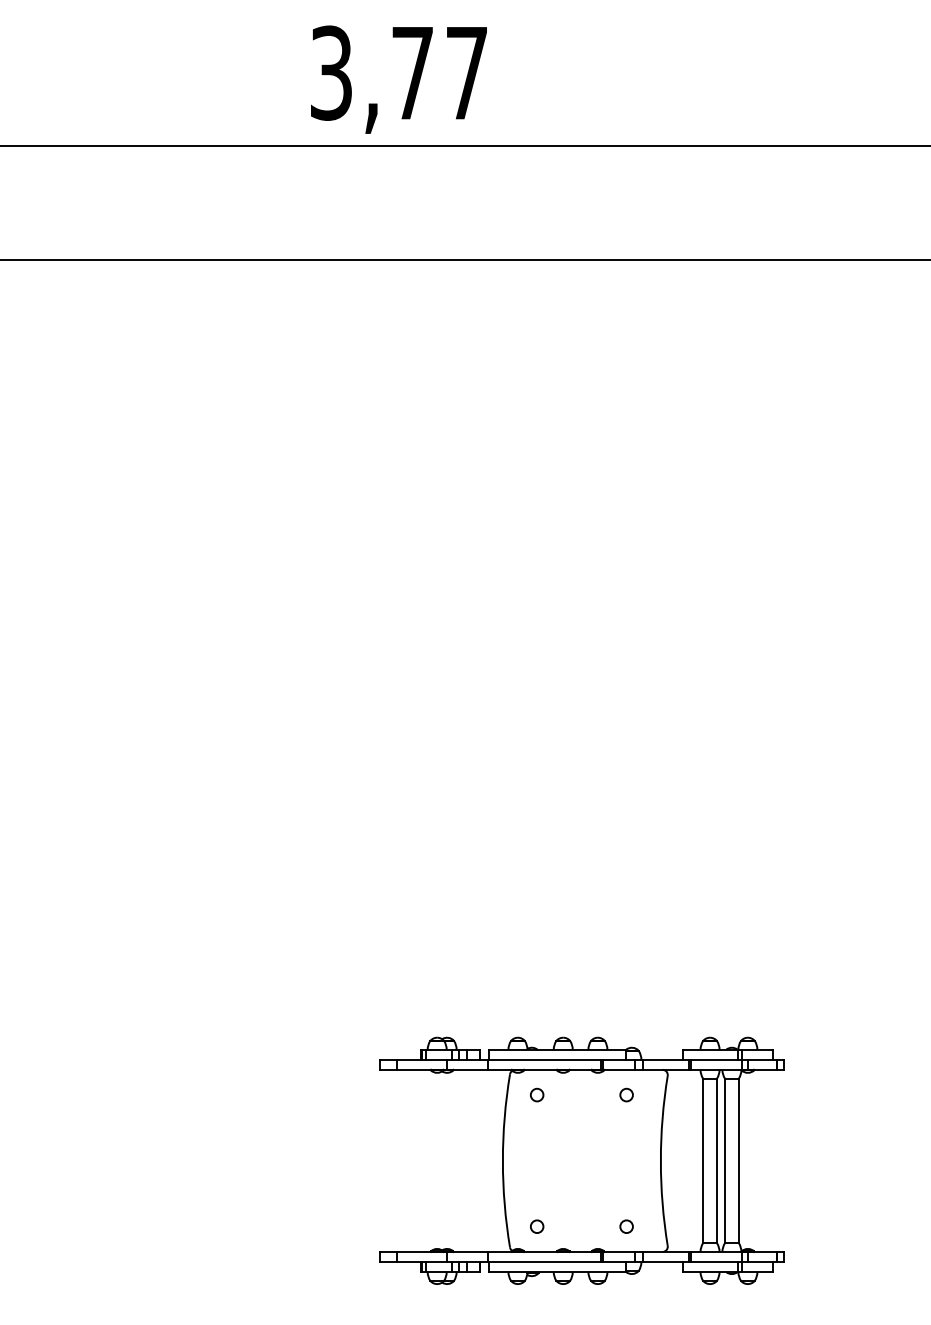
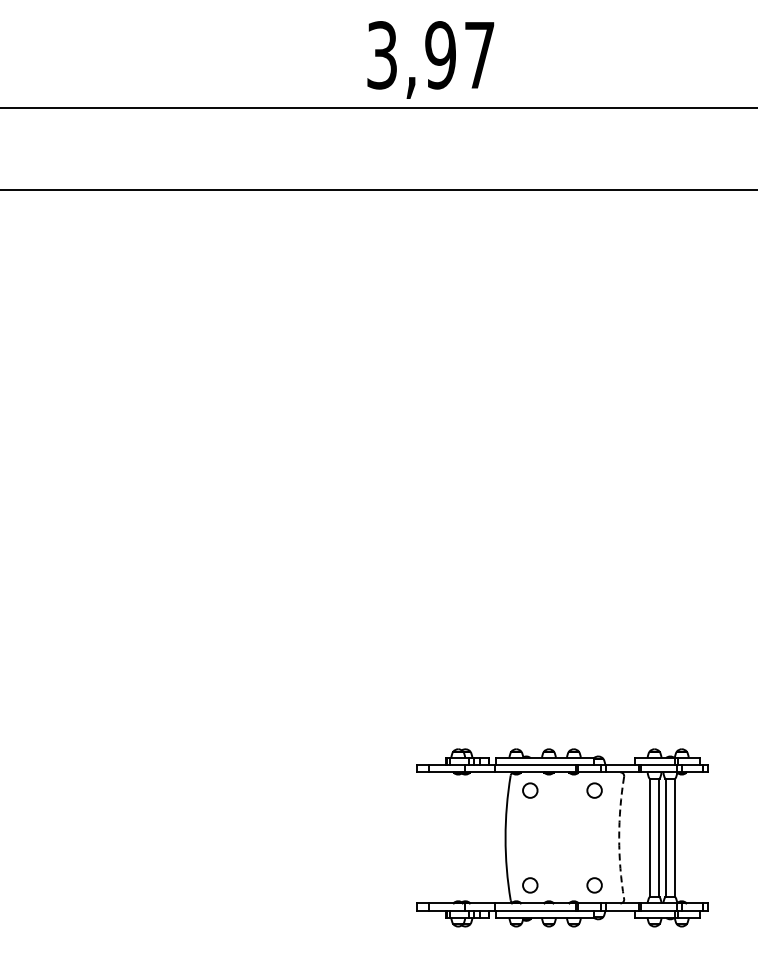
text: (412, 73) -> (440, 55), 3,77 -> 3,97
circle: (536, 1094) -> (529, 790), size x1.6
circle: (626, 1094) -> (594, 790), size x1.6
arc: (661, 1160) -> (619, 837), solid -> dashed
circle: (536, 1225) -> (529, 884), size x1.6
circle: (626, 1225) -> (594, 884), size x1.6

